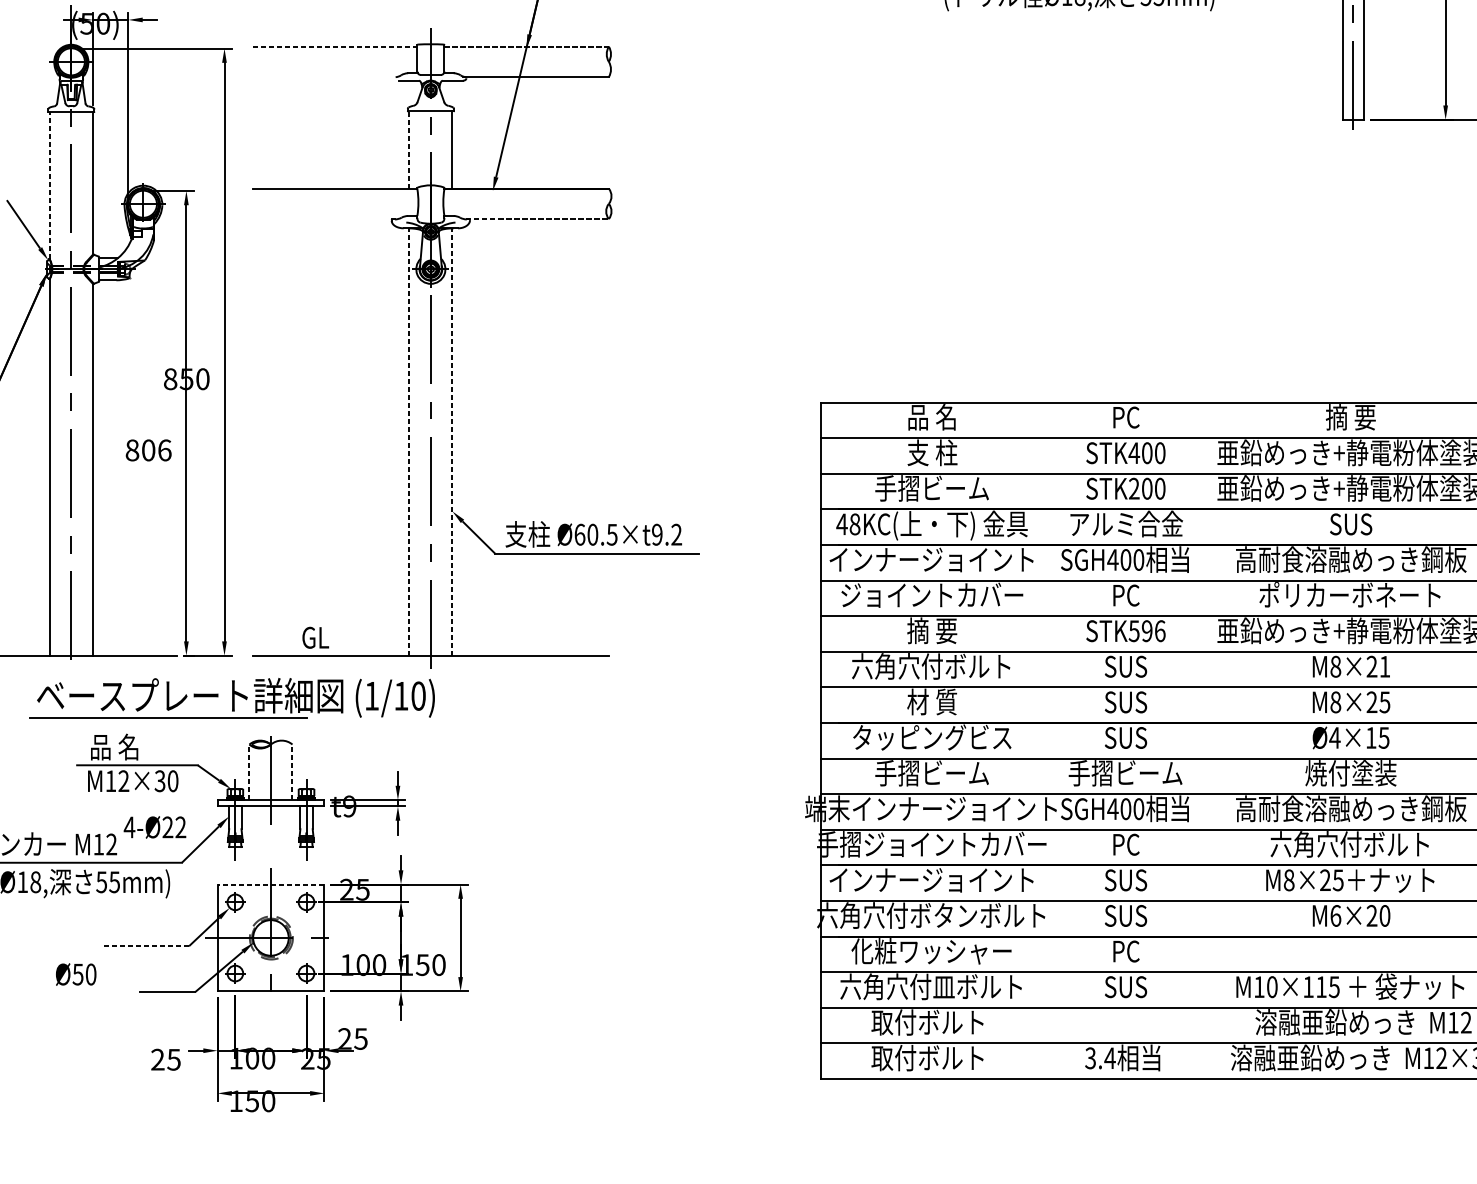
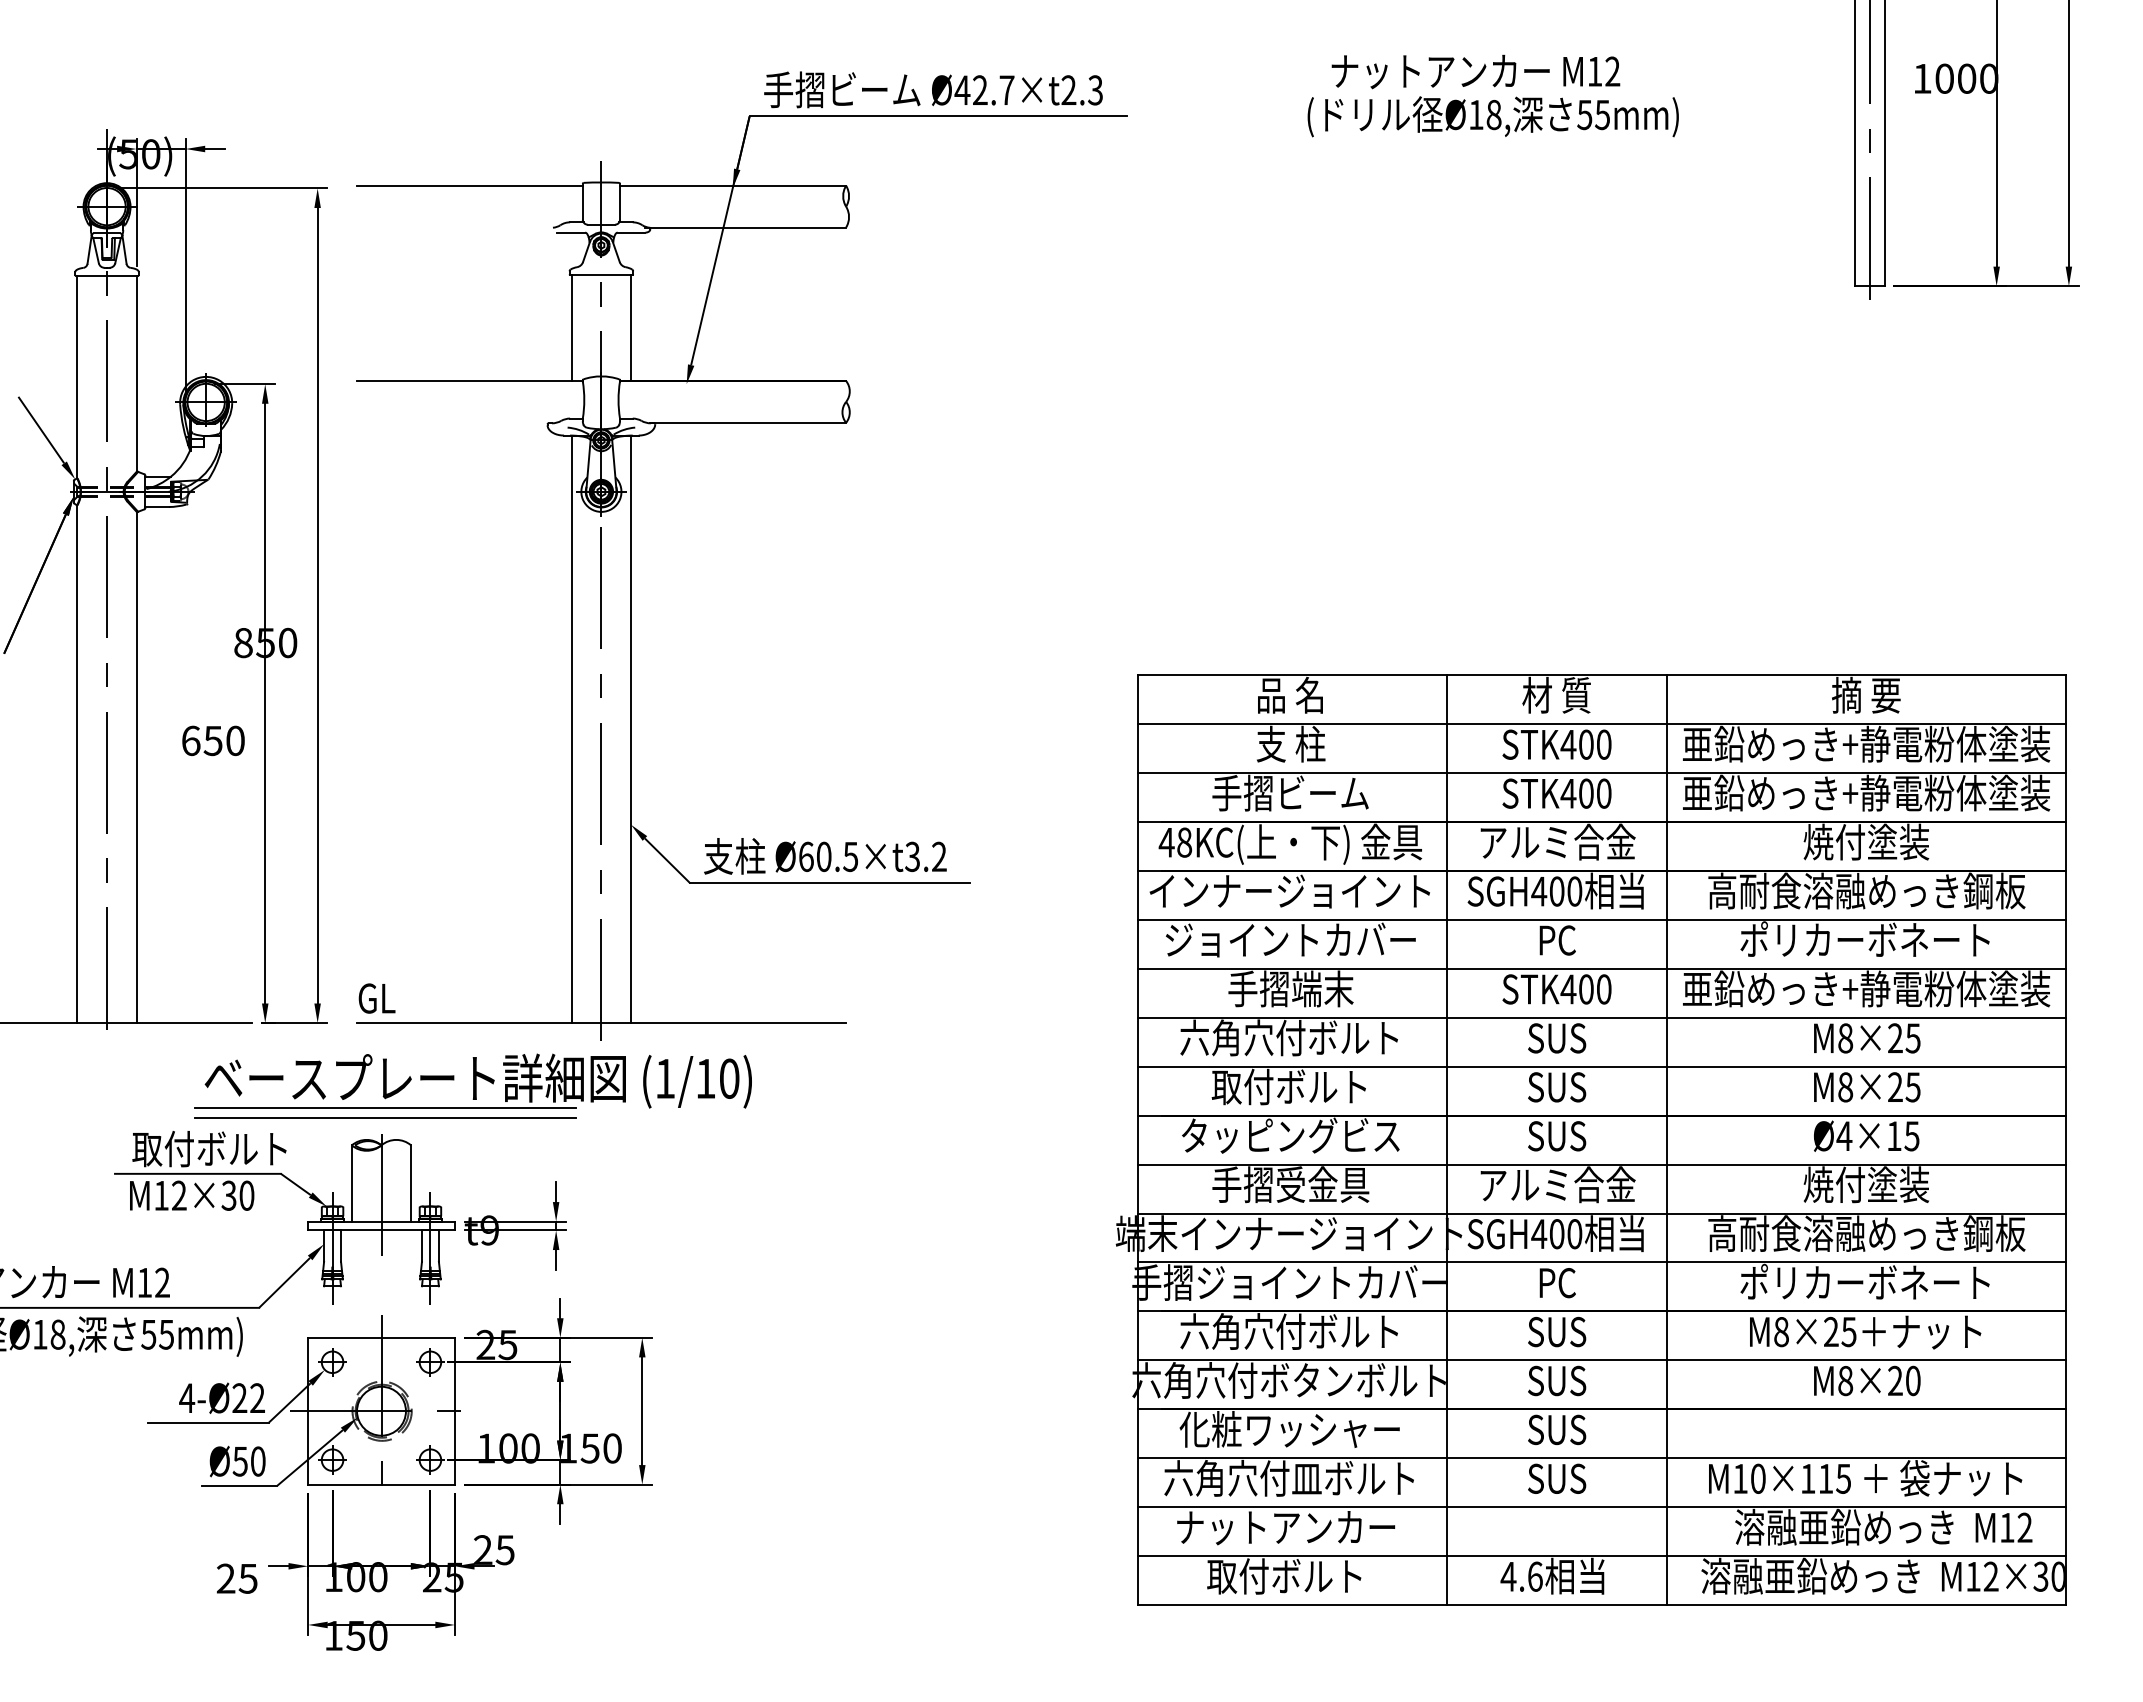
line: (335, 46) -> (470, 185), dashed -> solid
line: (526, 46) -> (733, 185), dashed -> solid
line: (409, 149) -> (571, 327), dashed -> solid
line: (49, 185) -> (77, 376), dashed -> solid
line: (537, 218) -> (748, 422), dashed -> solid
text: (1125, 416) -> (1556, 694), PC -> 材 質
line: (409, 442) -> (571, 729), dashed -> solid
line: (452, 442) -> (631, 729), dashed -> solid
text: (148, 450) -> (213, 740), 806 -> 650
text: (1134, 488) -> (1568, 793), STK200 -> STK400
text: (1350, 523) -> (1866, 841), SUS -> 焼付塗装
text: (657, 534) -> (912, 856), Ø60.5×t9.2 -> Ø60.5×t3.2
text: (932, 630) -> (1290, 988), 摘 要 -> 手摺端末
text: (1146, 631) -> (1585, 989), STK596 -> STK400
text: (315, 637) -> (376, 998), moved
text: (1384, 666) -> (1912, 1038), M8×21 -> M8×25
part: (231, 697) -> (472, 1080), moved
text: (930, 701) -> (1288, 1086), 材 質 -> 取付ボルト
line: (273, 724) -> (385, 1117), added
line: (1045, 741) -> (1446, 1140), added
line: (1206, 741) -> (1667, 1140), added
text: (145, 746) -> (209, 1148), 品 名 -> 取付ボルト
line: (249, 772) -> (351, 1183), dashed -> solid
line: (292, 772) -> (411, 1183), dashed -> solid
text: (955, 773) -> (1322, 1184), 手摺ビーム -> 手摺受金具
text: (1125, 773) -> (1556, 1184), 手摺ビーム -> アルミ合金
text: (154, 826) -> (221, 1397), moved
text: (1349, 843) -> (1864, 1281), 六角穴付ボルト -> ポリカーボネート
text: (931, 879) -> (1289, 1331), インナージョイント -> 六角穴付ボルト
line: (270, 884) -> (381, 1337), dashed -> solid
text: (1335, 915) -> (1845, 1380), M6×20 -> M8×20
line: (145, 946) -> (208, 1422), dashed -> solid
text: (1126, 951) -> (1557, 1429), PC -> SUS
text: (76, 974) -> (237, 1461), moved
text: (929, 1022) -> (1286, 1527), 取付ボルト -> ナットアンカー
text: (1100, 1058) -> (1521, 1576), 3.4 -> 4.6

